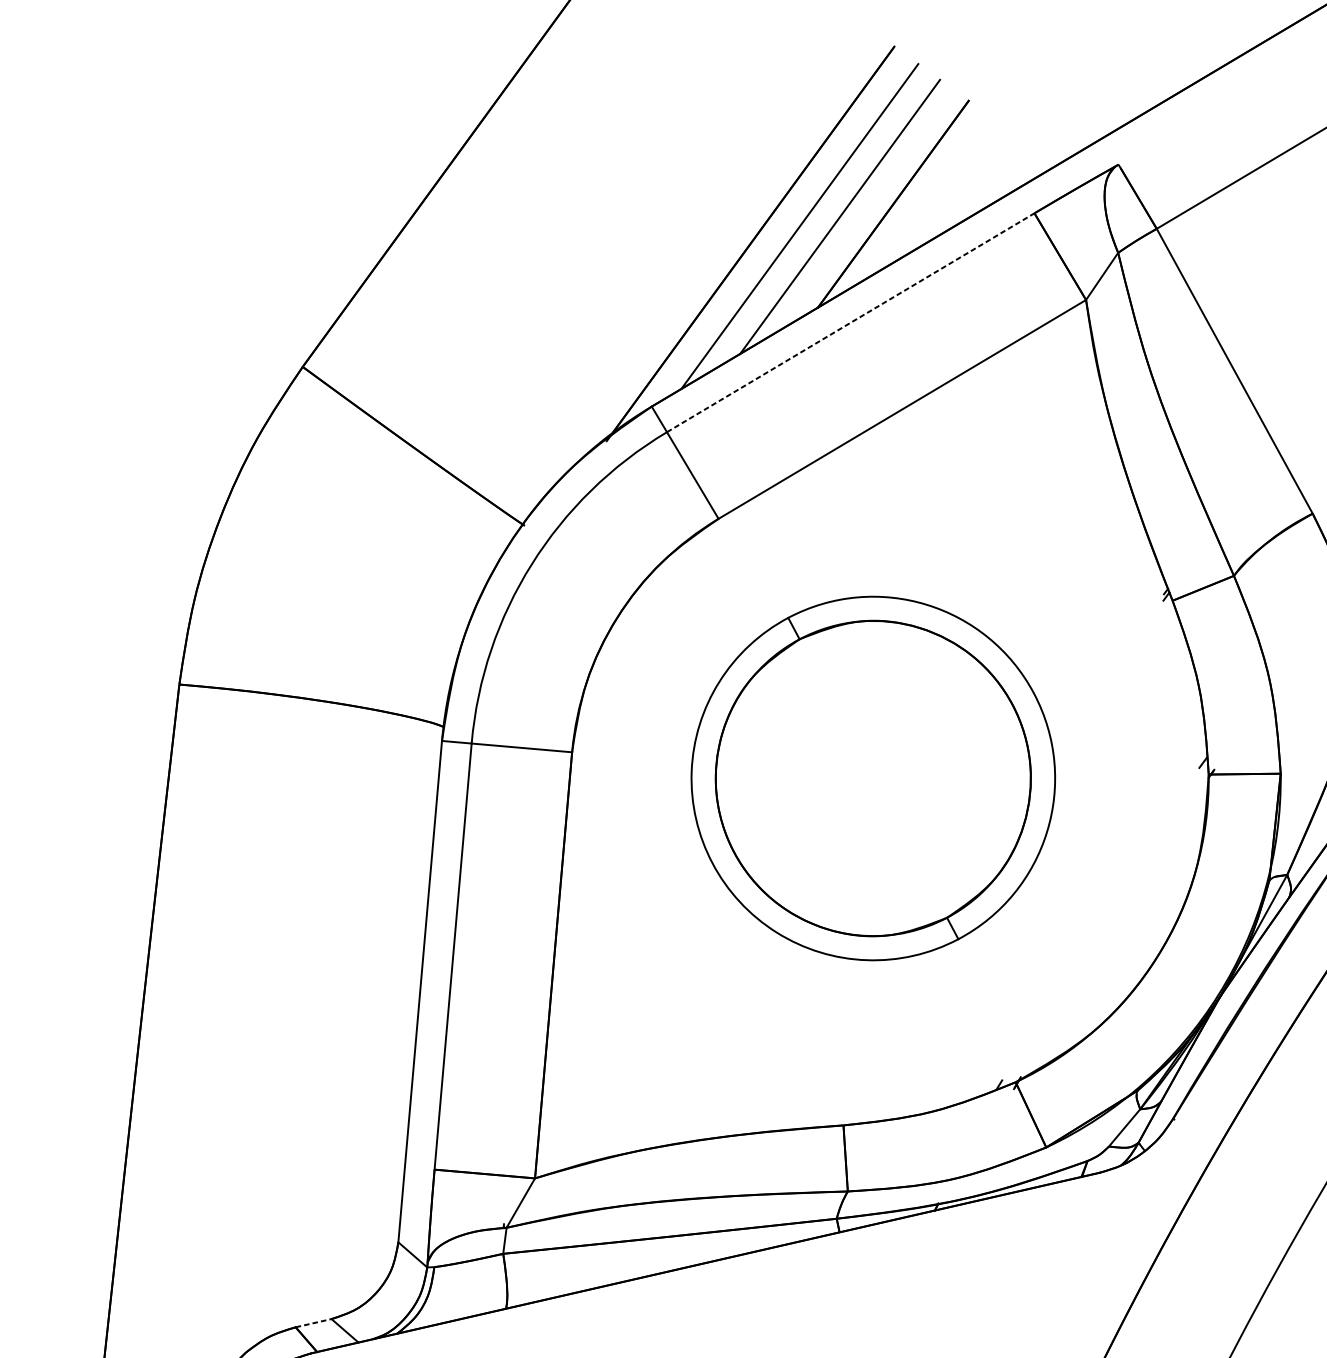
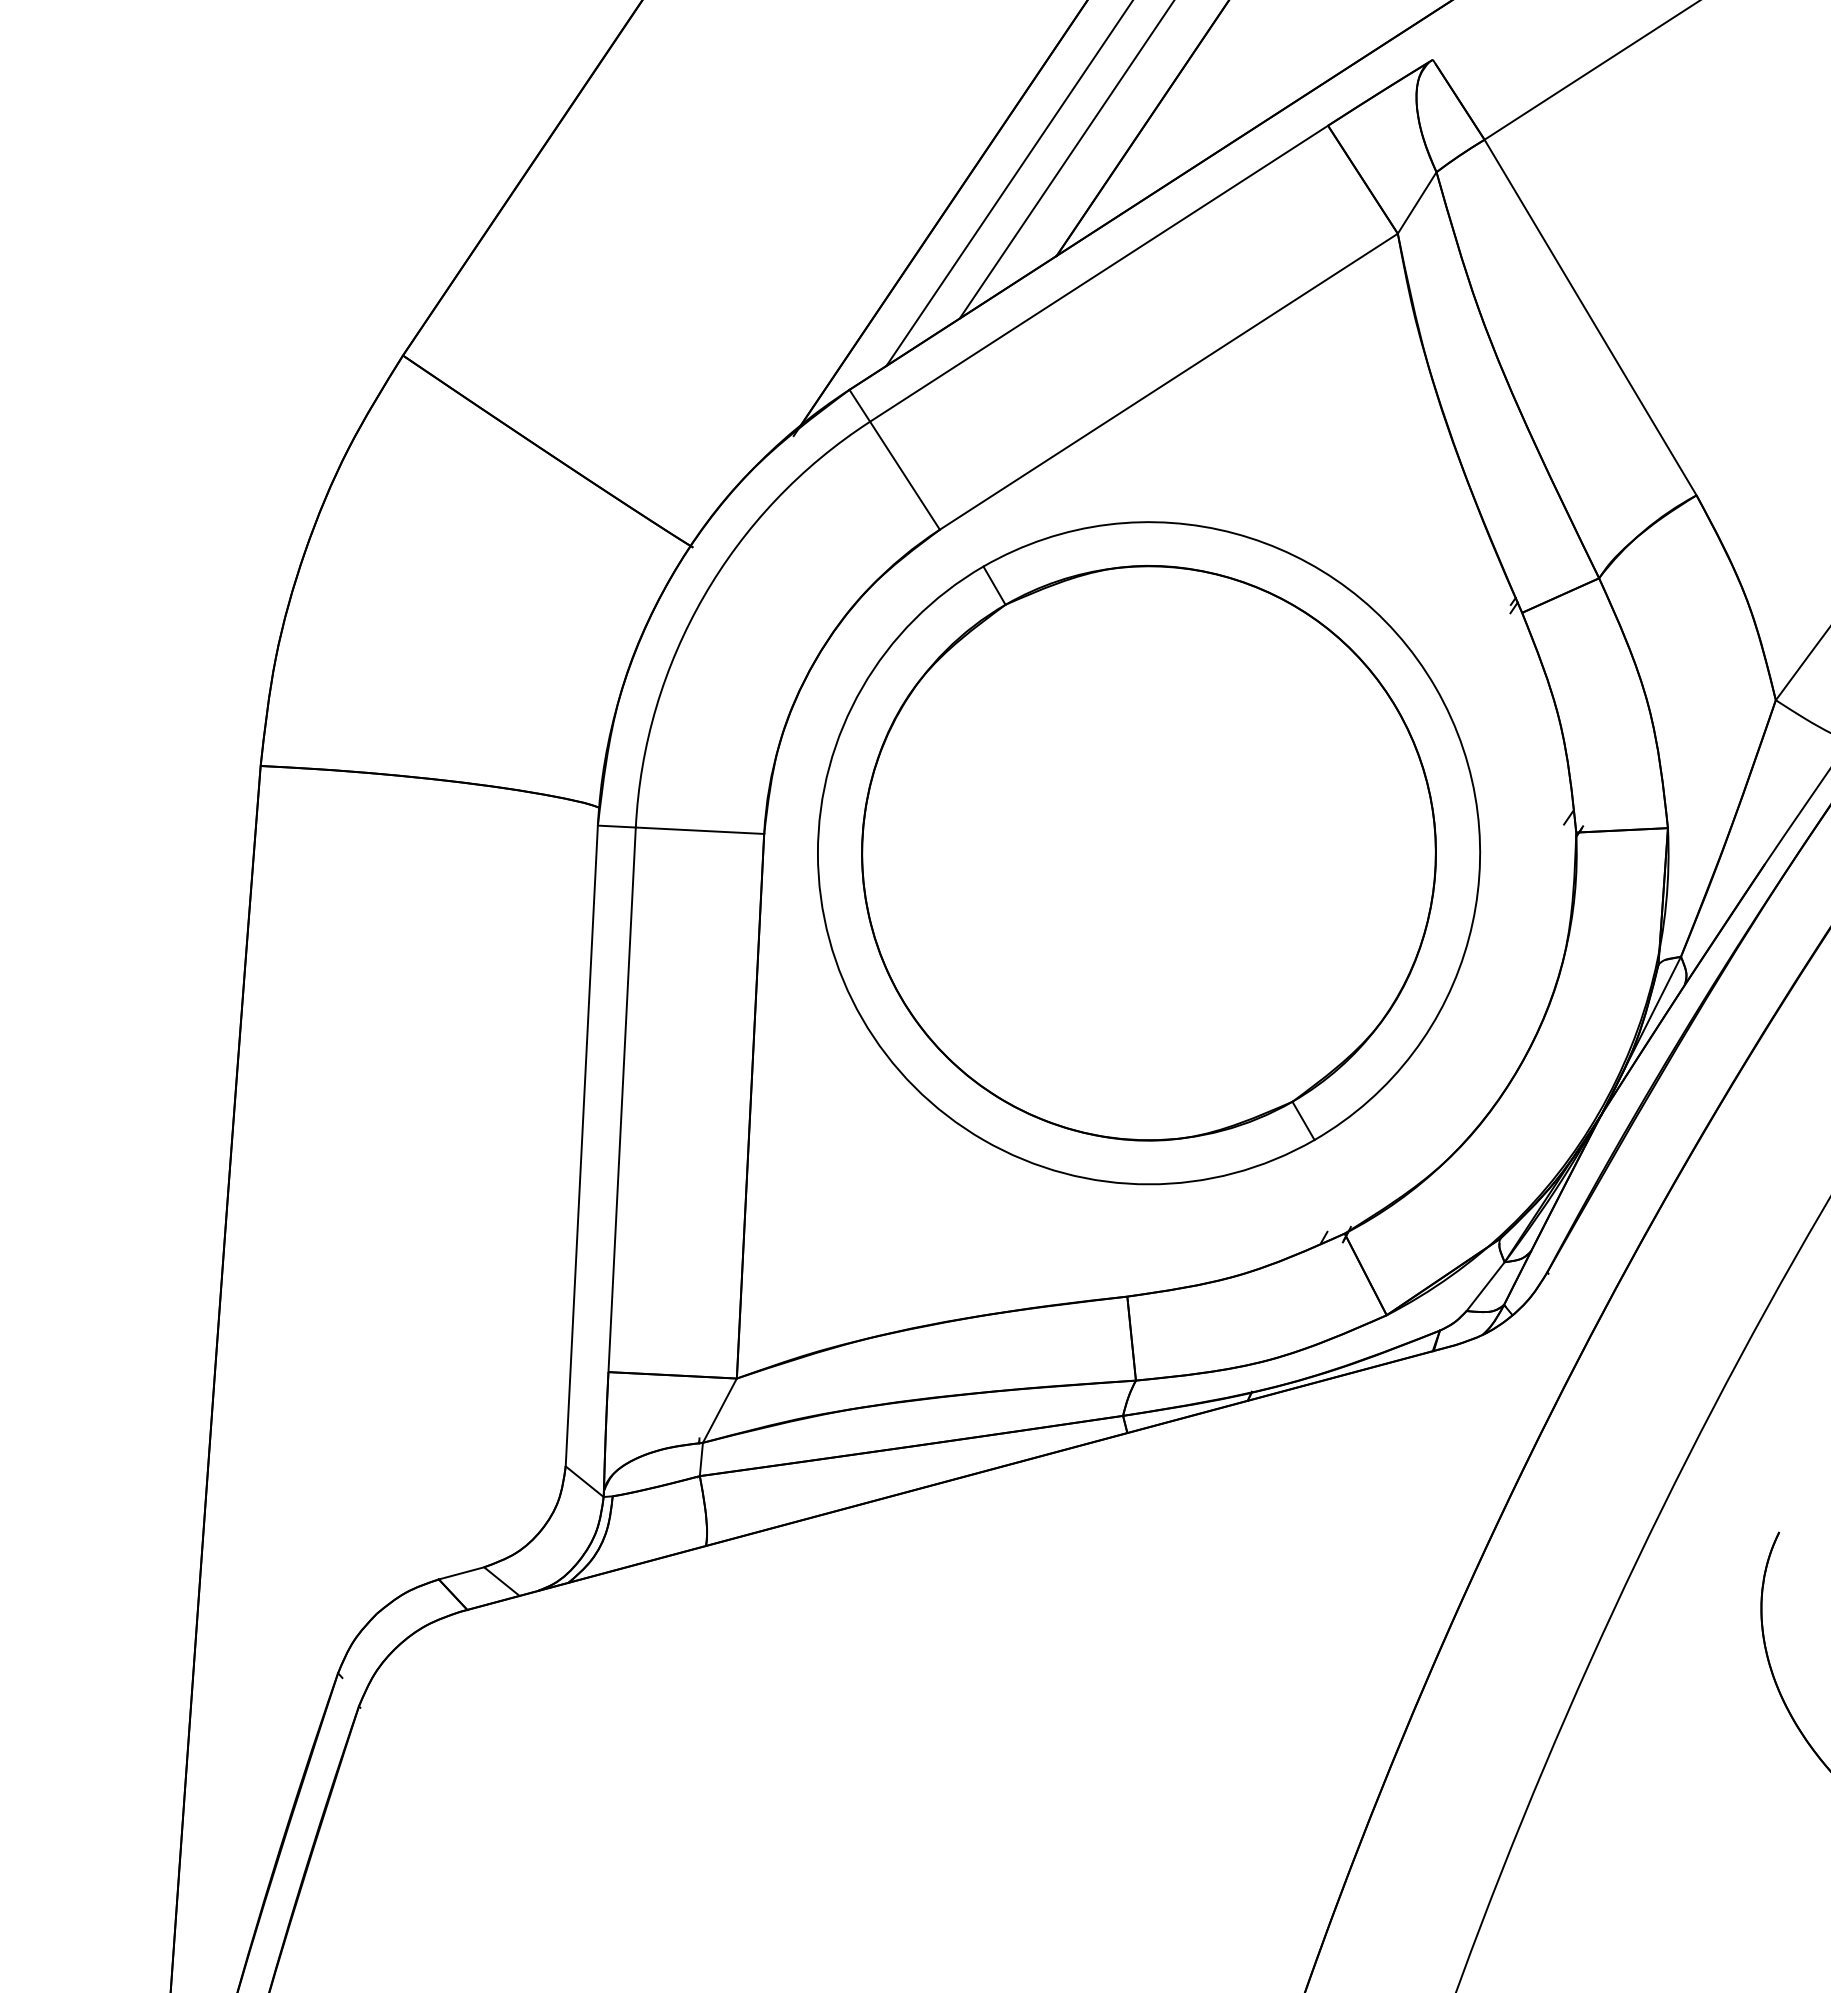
line: (851, 322) -> (1099, 273), dashed -> solid
part: (873, 778) -> (1149, 853), size x1.43
line: (314, 1323) -> (462, 1573), dashed -> solid

